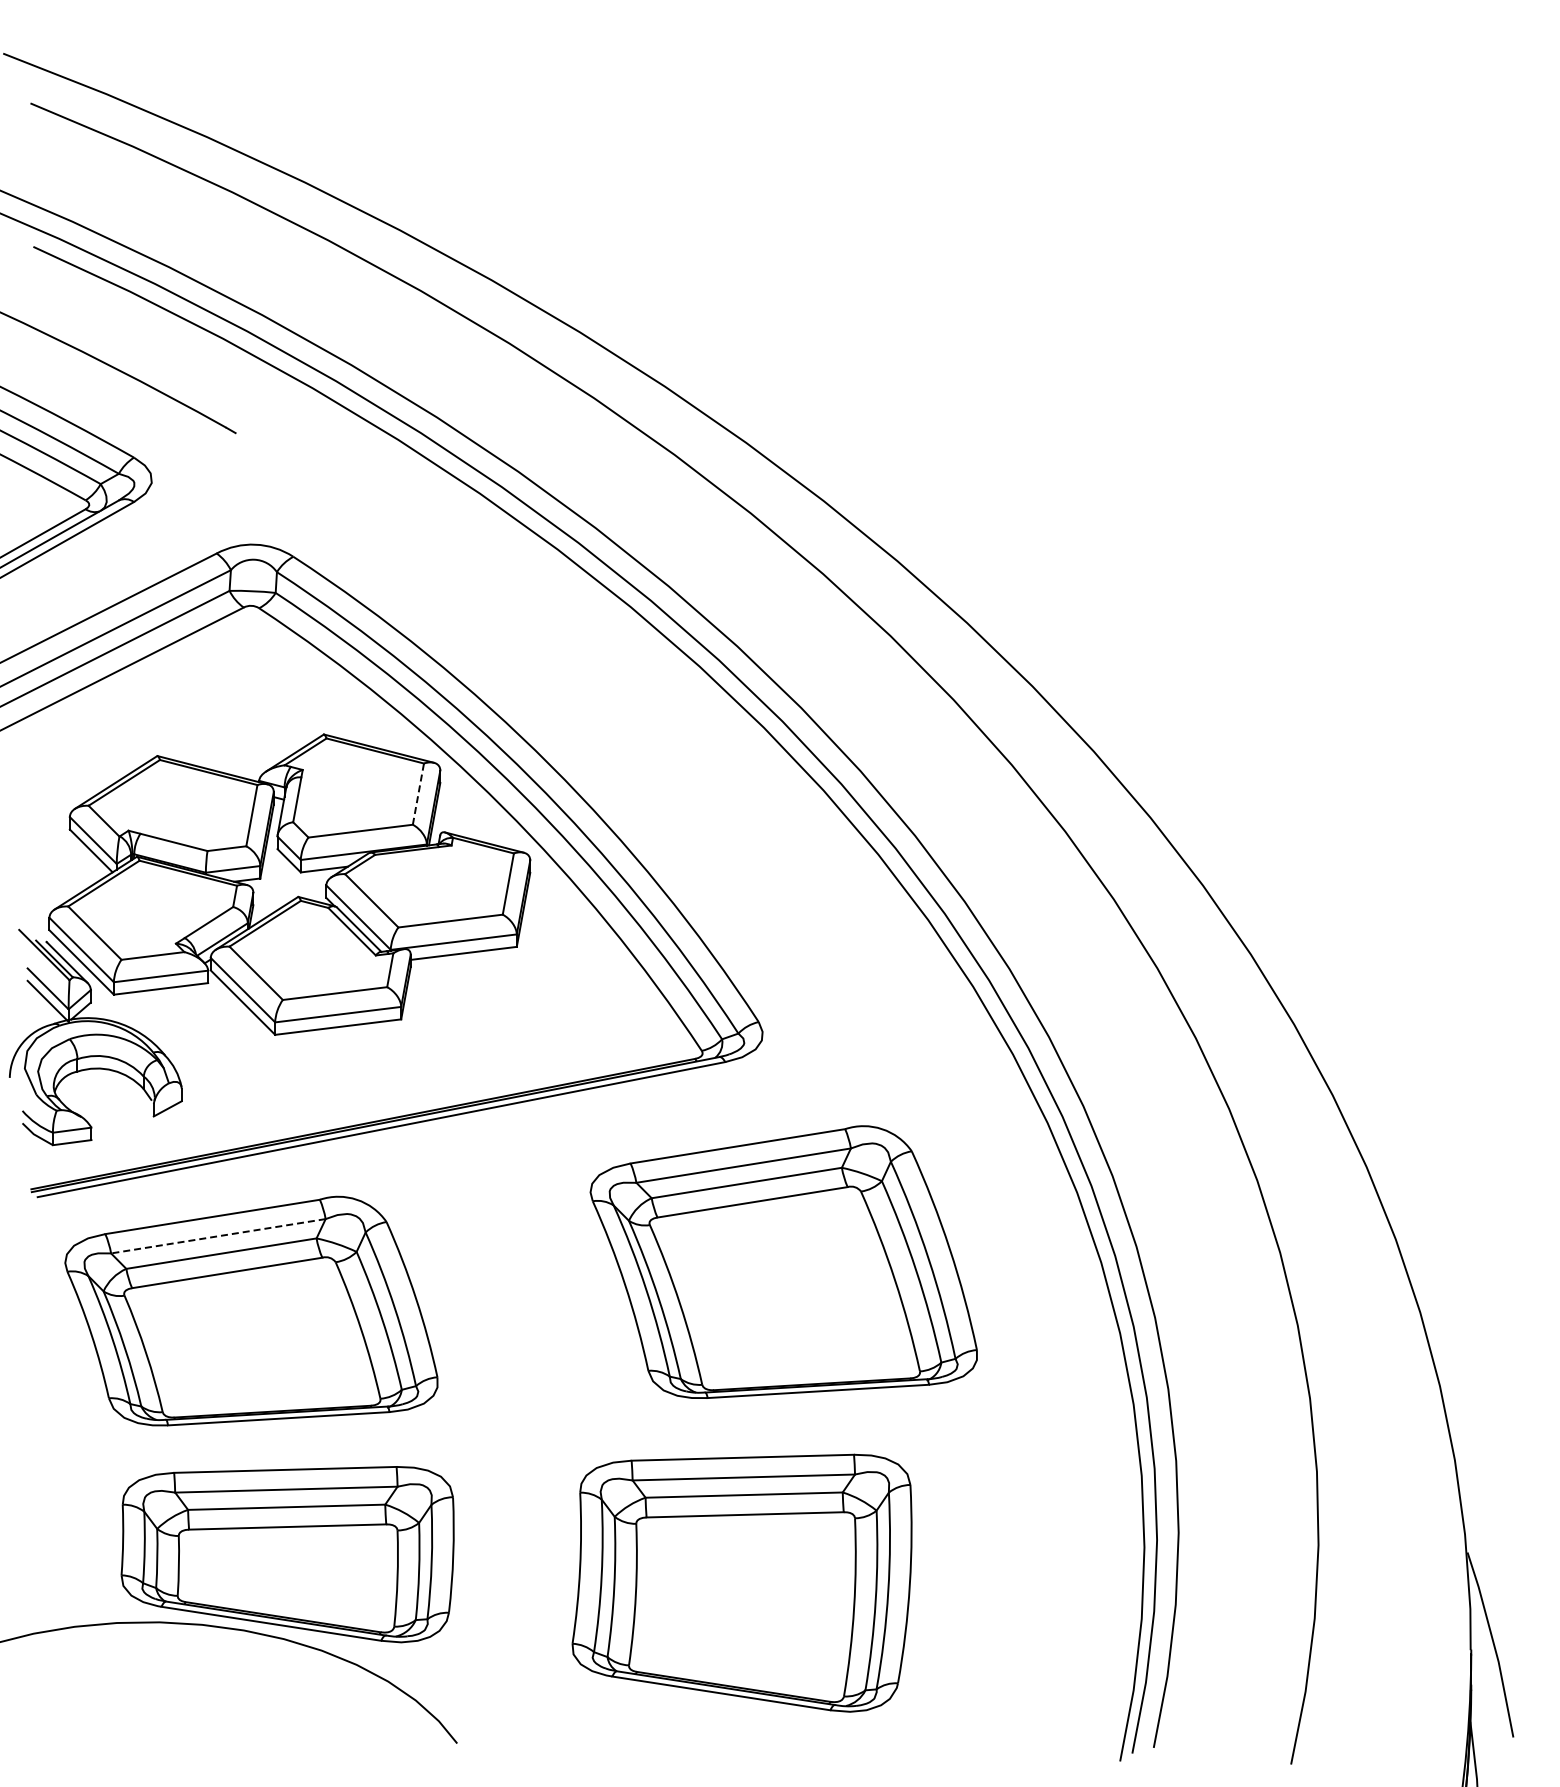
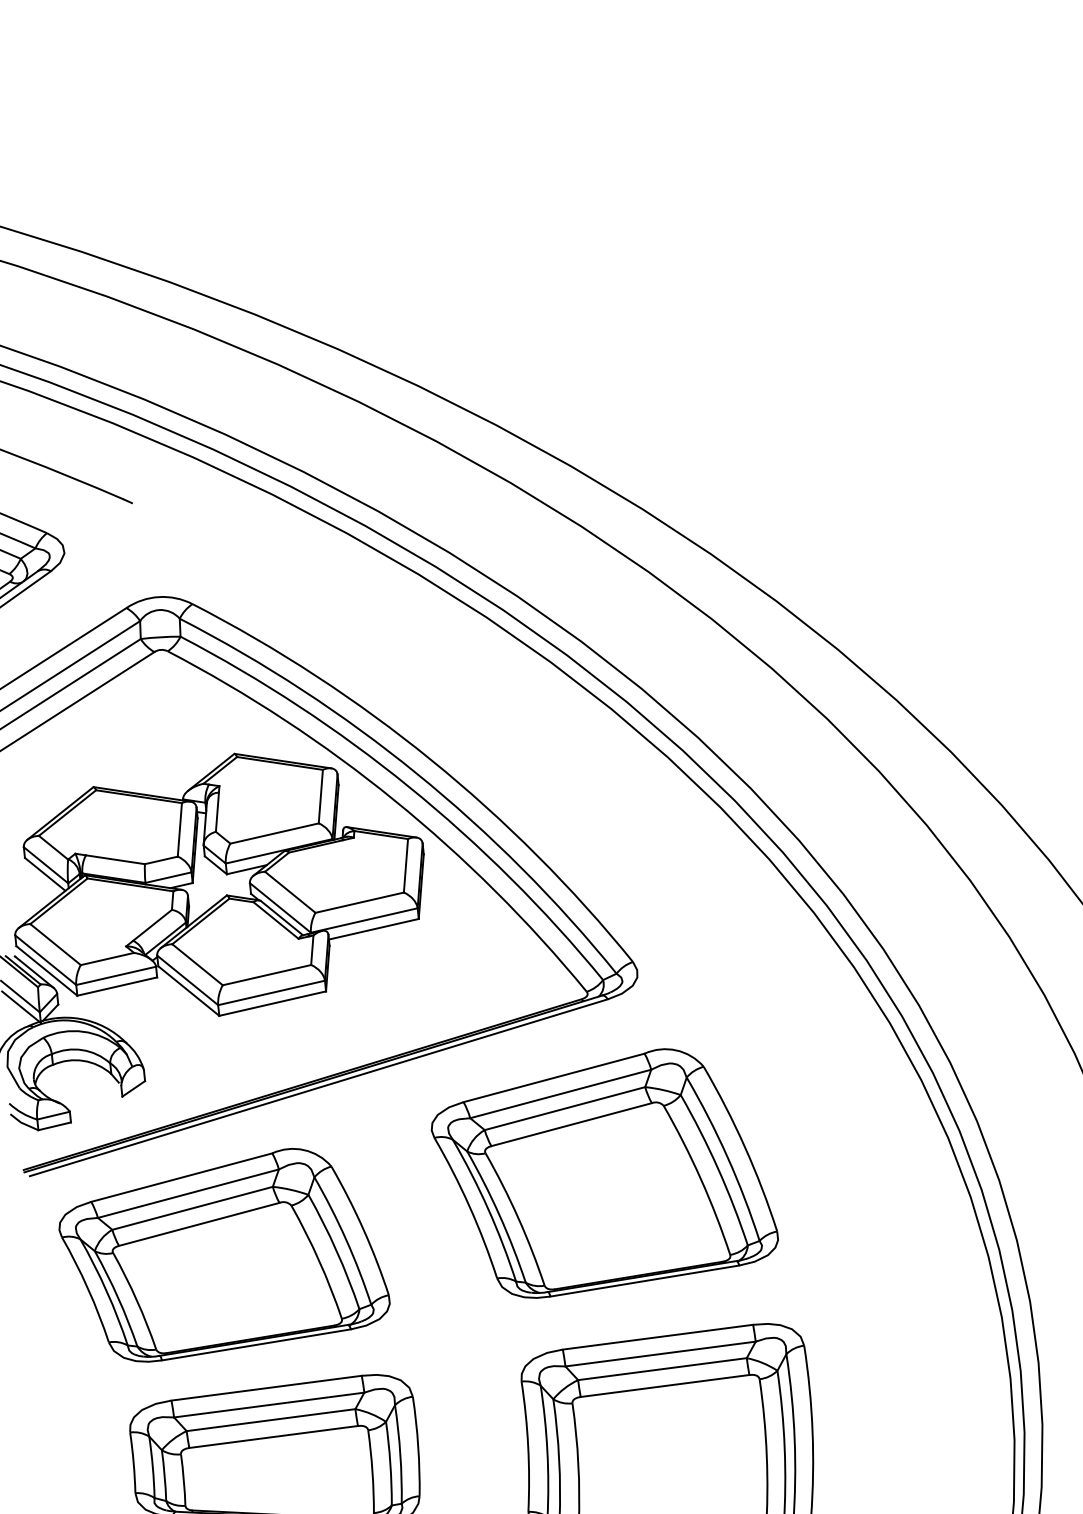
line: (418, 793) -> (320, 796), dashed -> solid
line: (218, 1236) -> (188, 1193), dashed -> solid
part: (783, 1261) -> (603, 1172), moved

